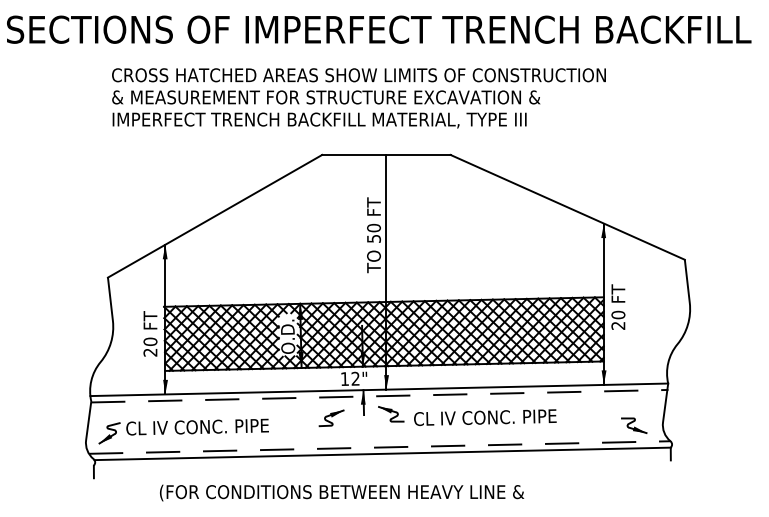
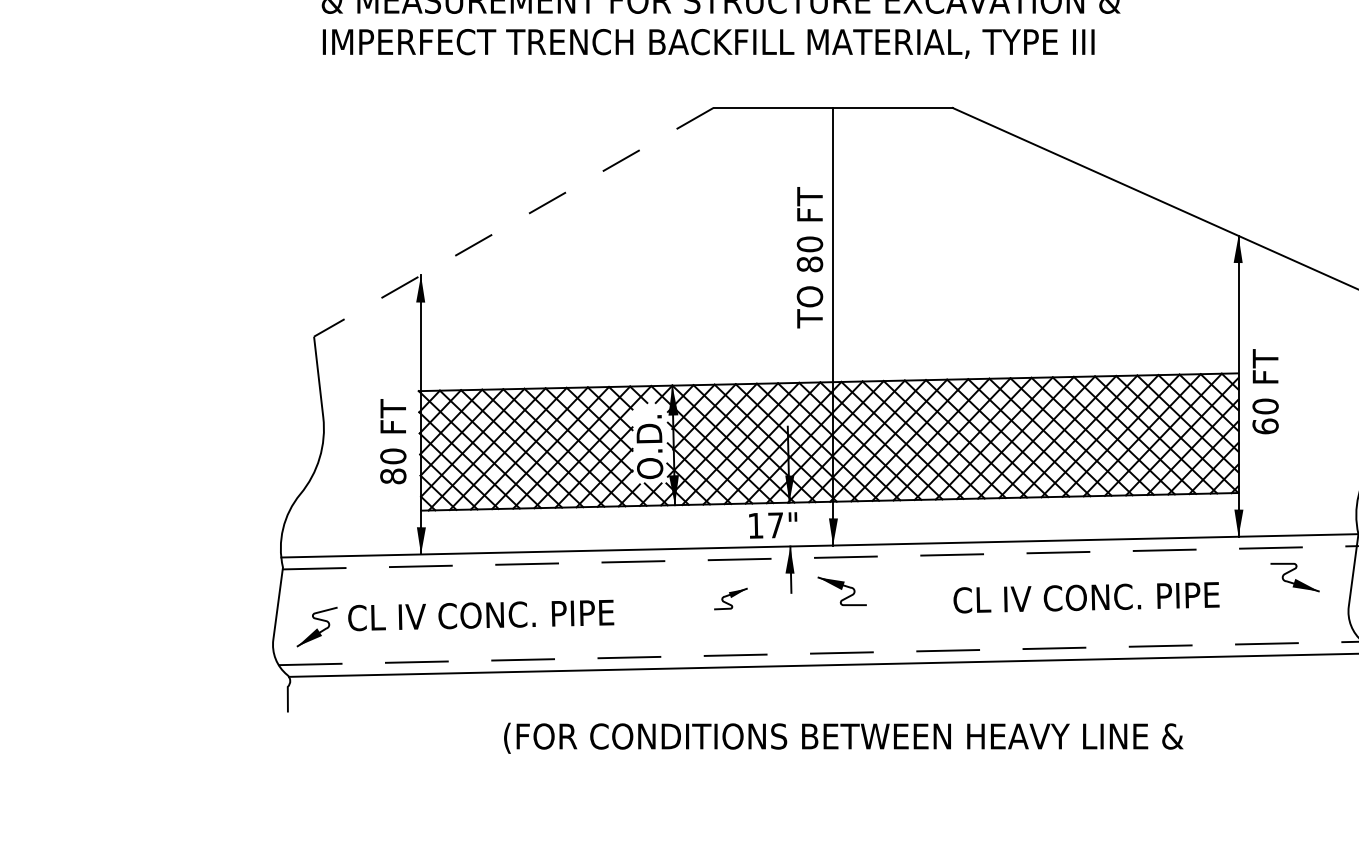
line: (214, 216) -> (512, 222), solid -> dashed
text: (373, 238) -> (809, 263), 50 -> 80
text: (618, 325) -> (1265, 425), 20 -> 60
text: (150, 352) -> (393, 476), 20 -> 80
text: (355, 378) -> (775, 524), 12" -> 17"
text: (485, 417) -> (1086, 597), moved
part: (331, 418) -> (730, 599), size x0.7
part: (634, 425) -> (1295, 576), moved
text: (342, 492) -> (844, 737), moved

